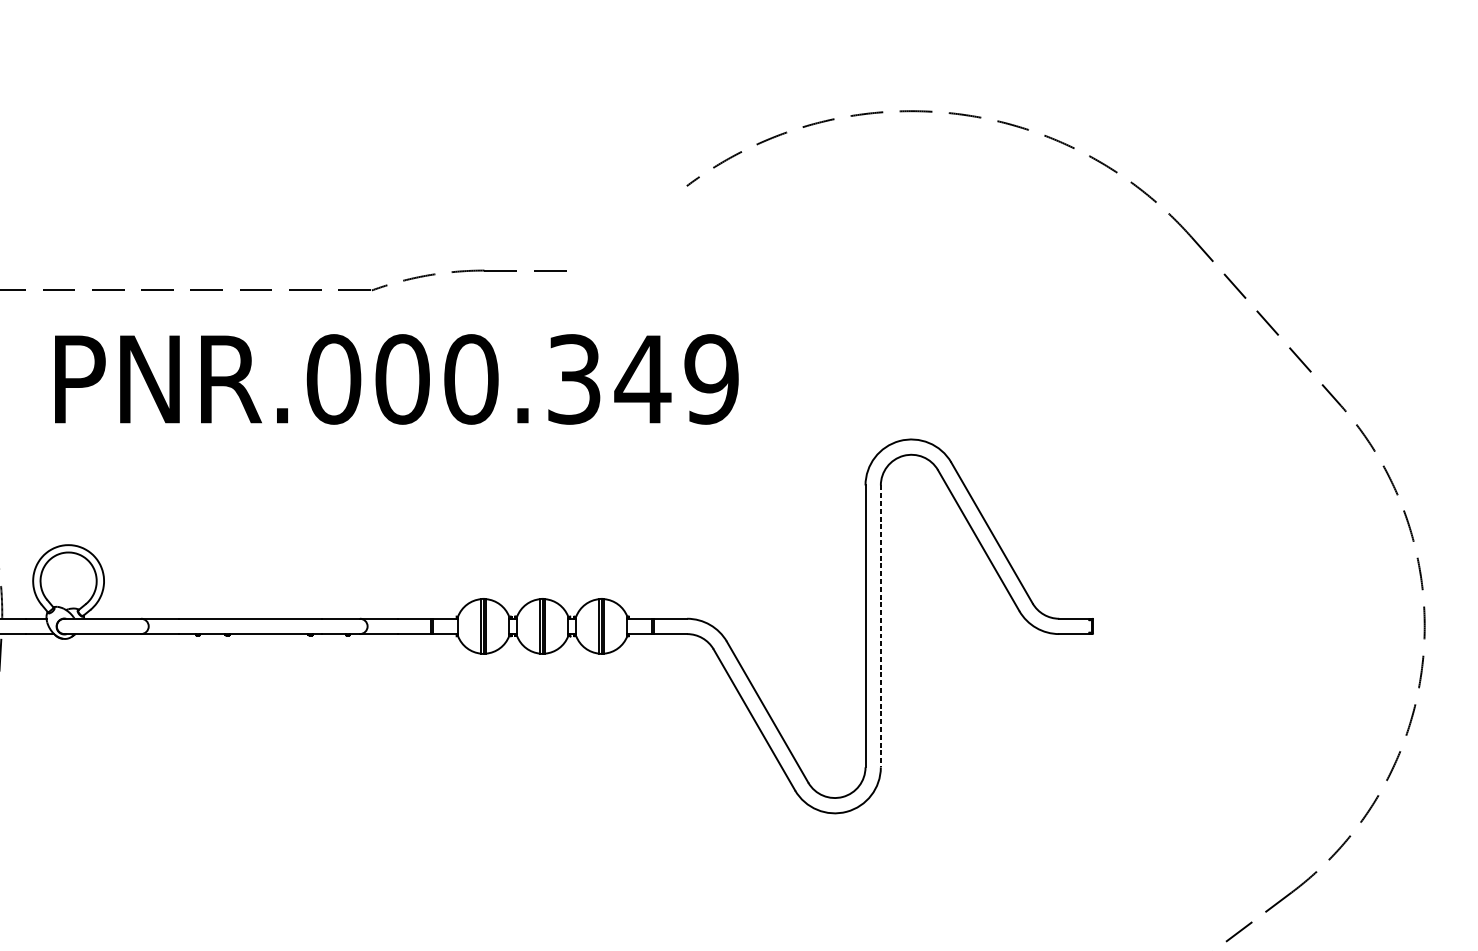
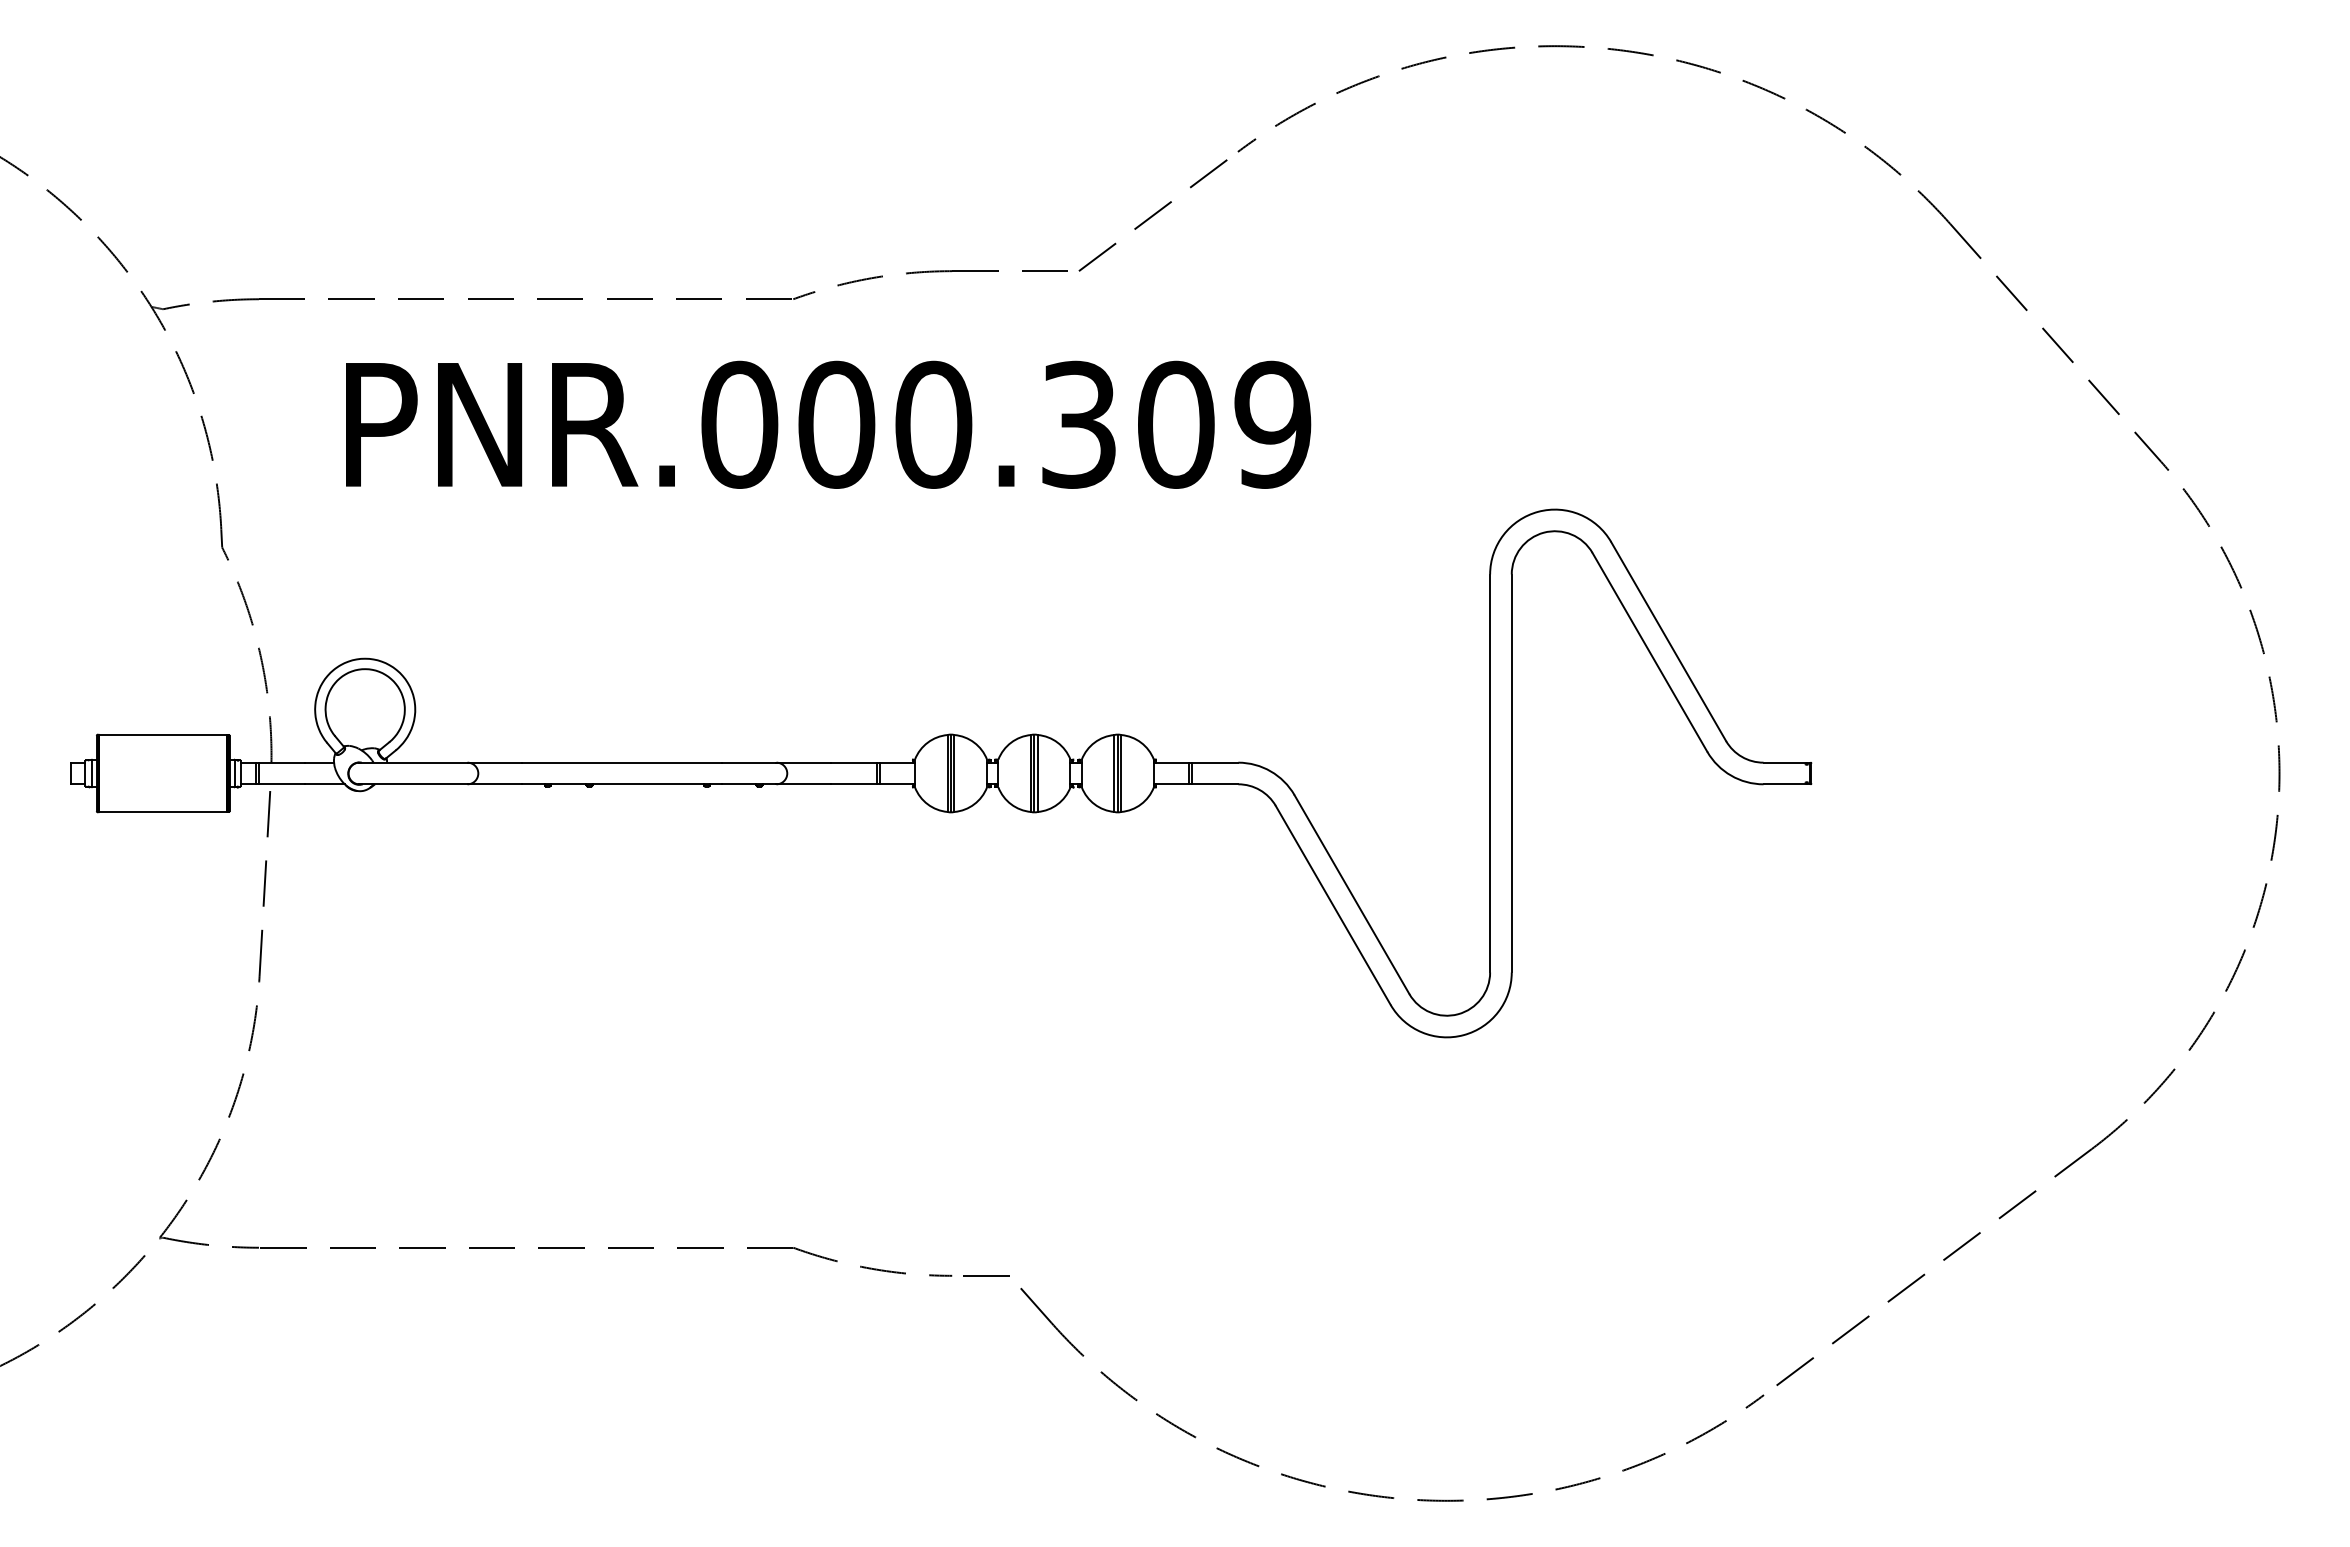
line: (626, 231) -> (1152, 215), added
text: (642, 379) -> (1175, 424), PNR.000.349 -> PNR.000.309
line: (880, 626) -> (1511, 773), dashed -> solid

